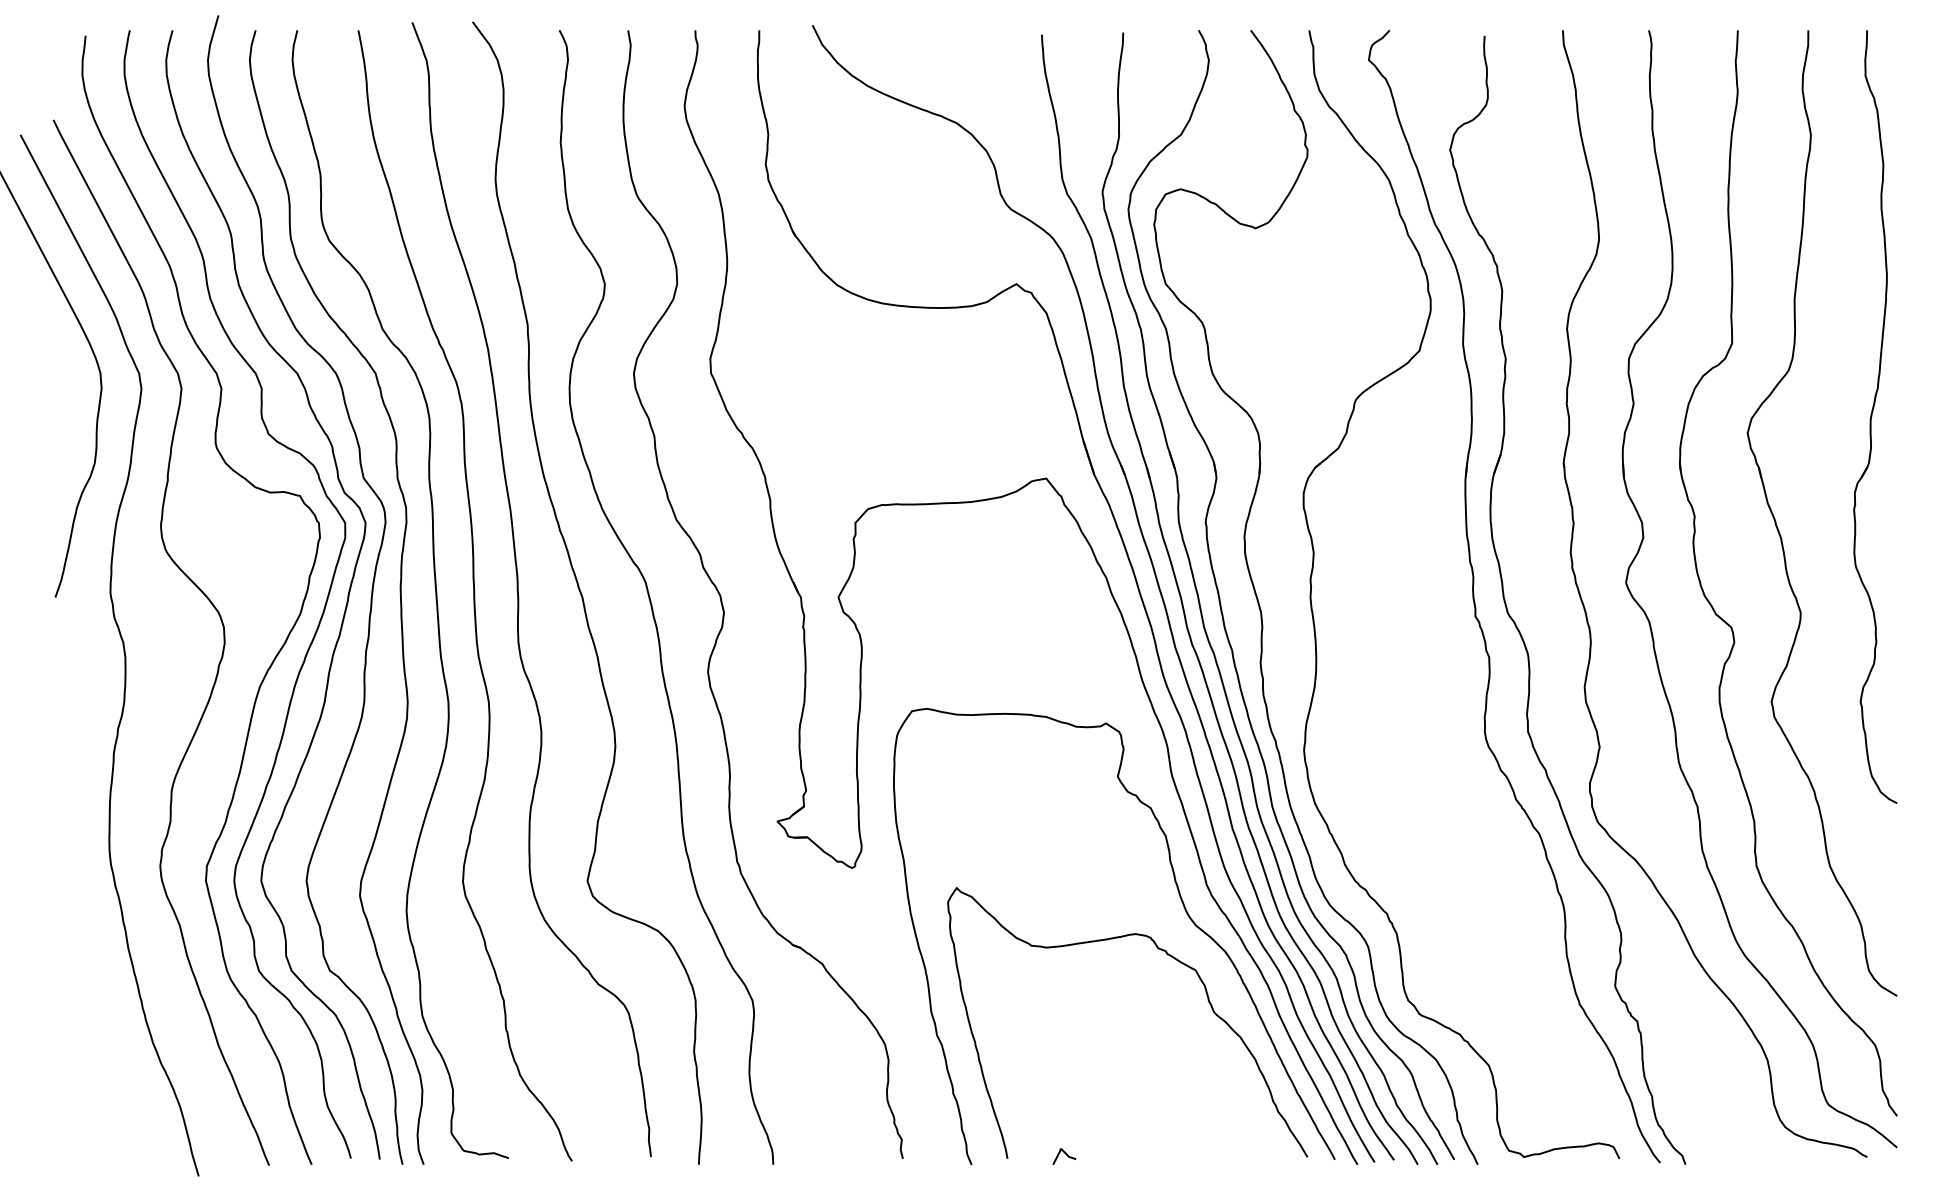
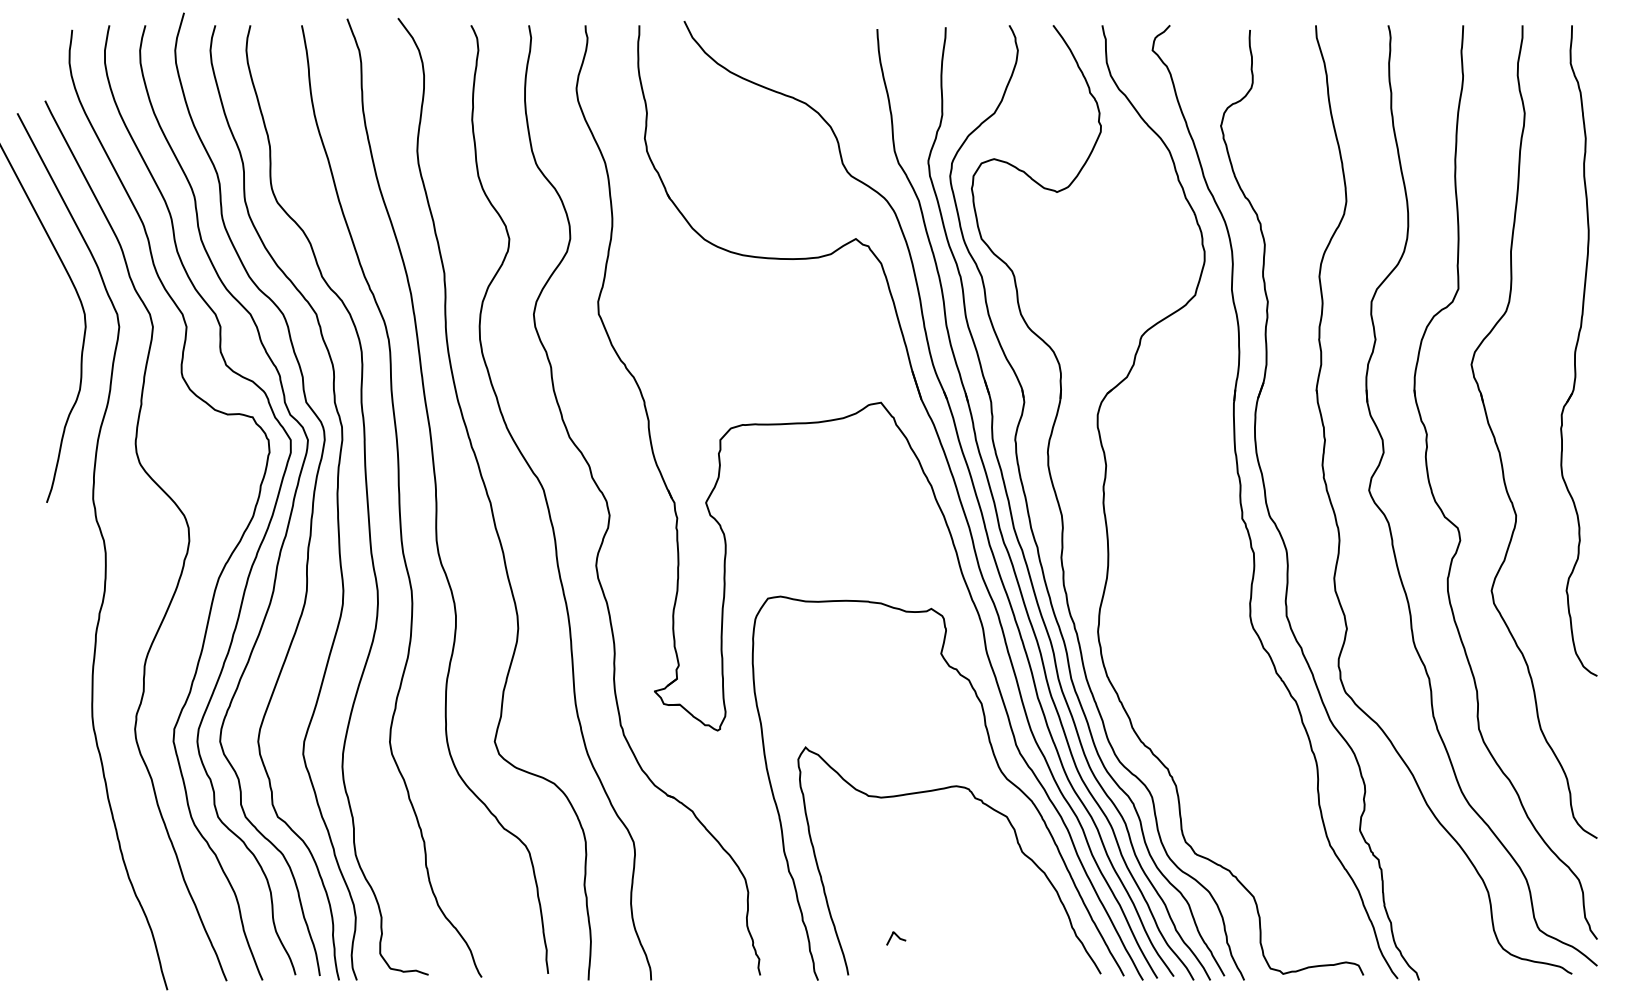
curve: (1065, 1155) -> (897, 937), moved

